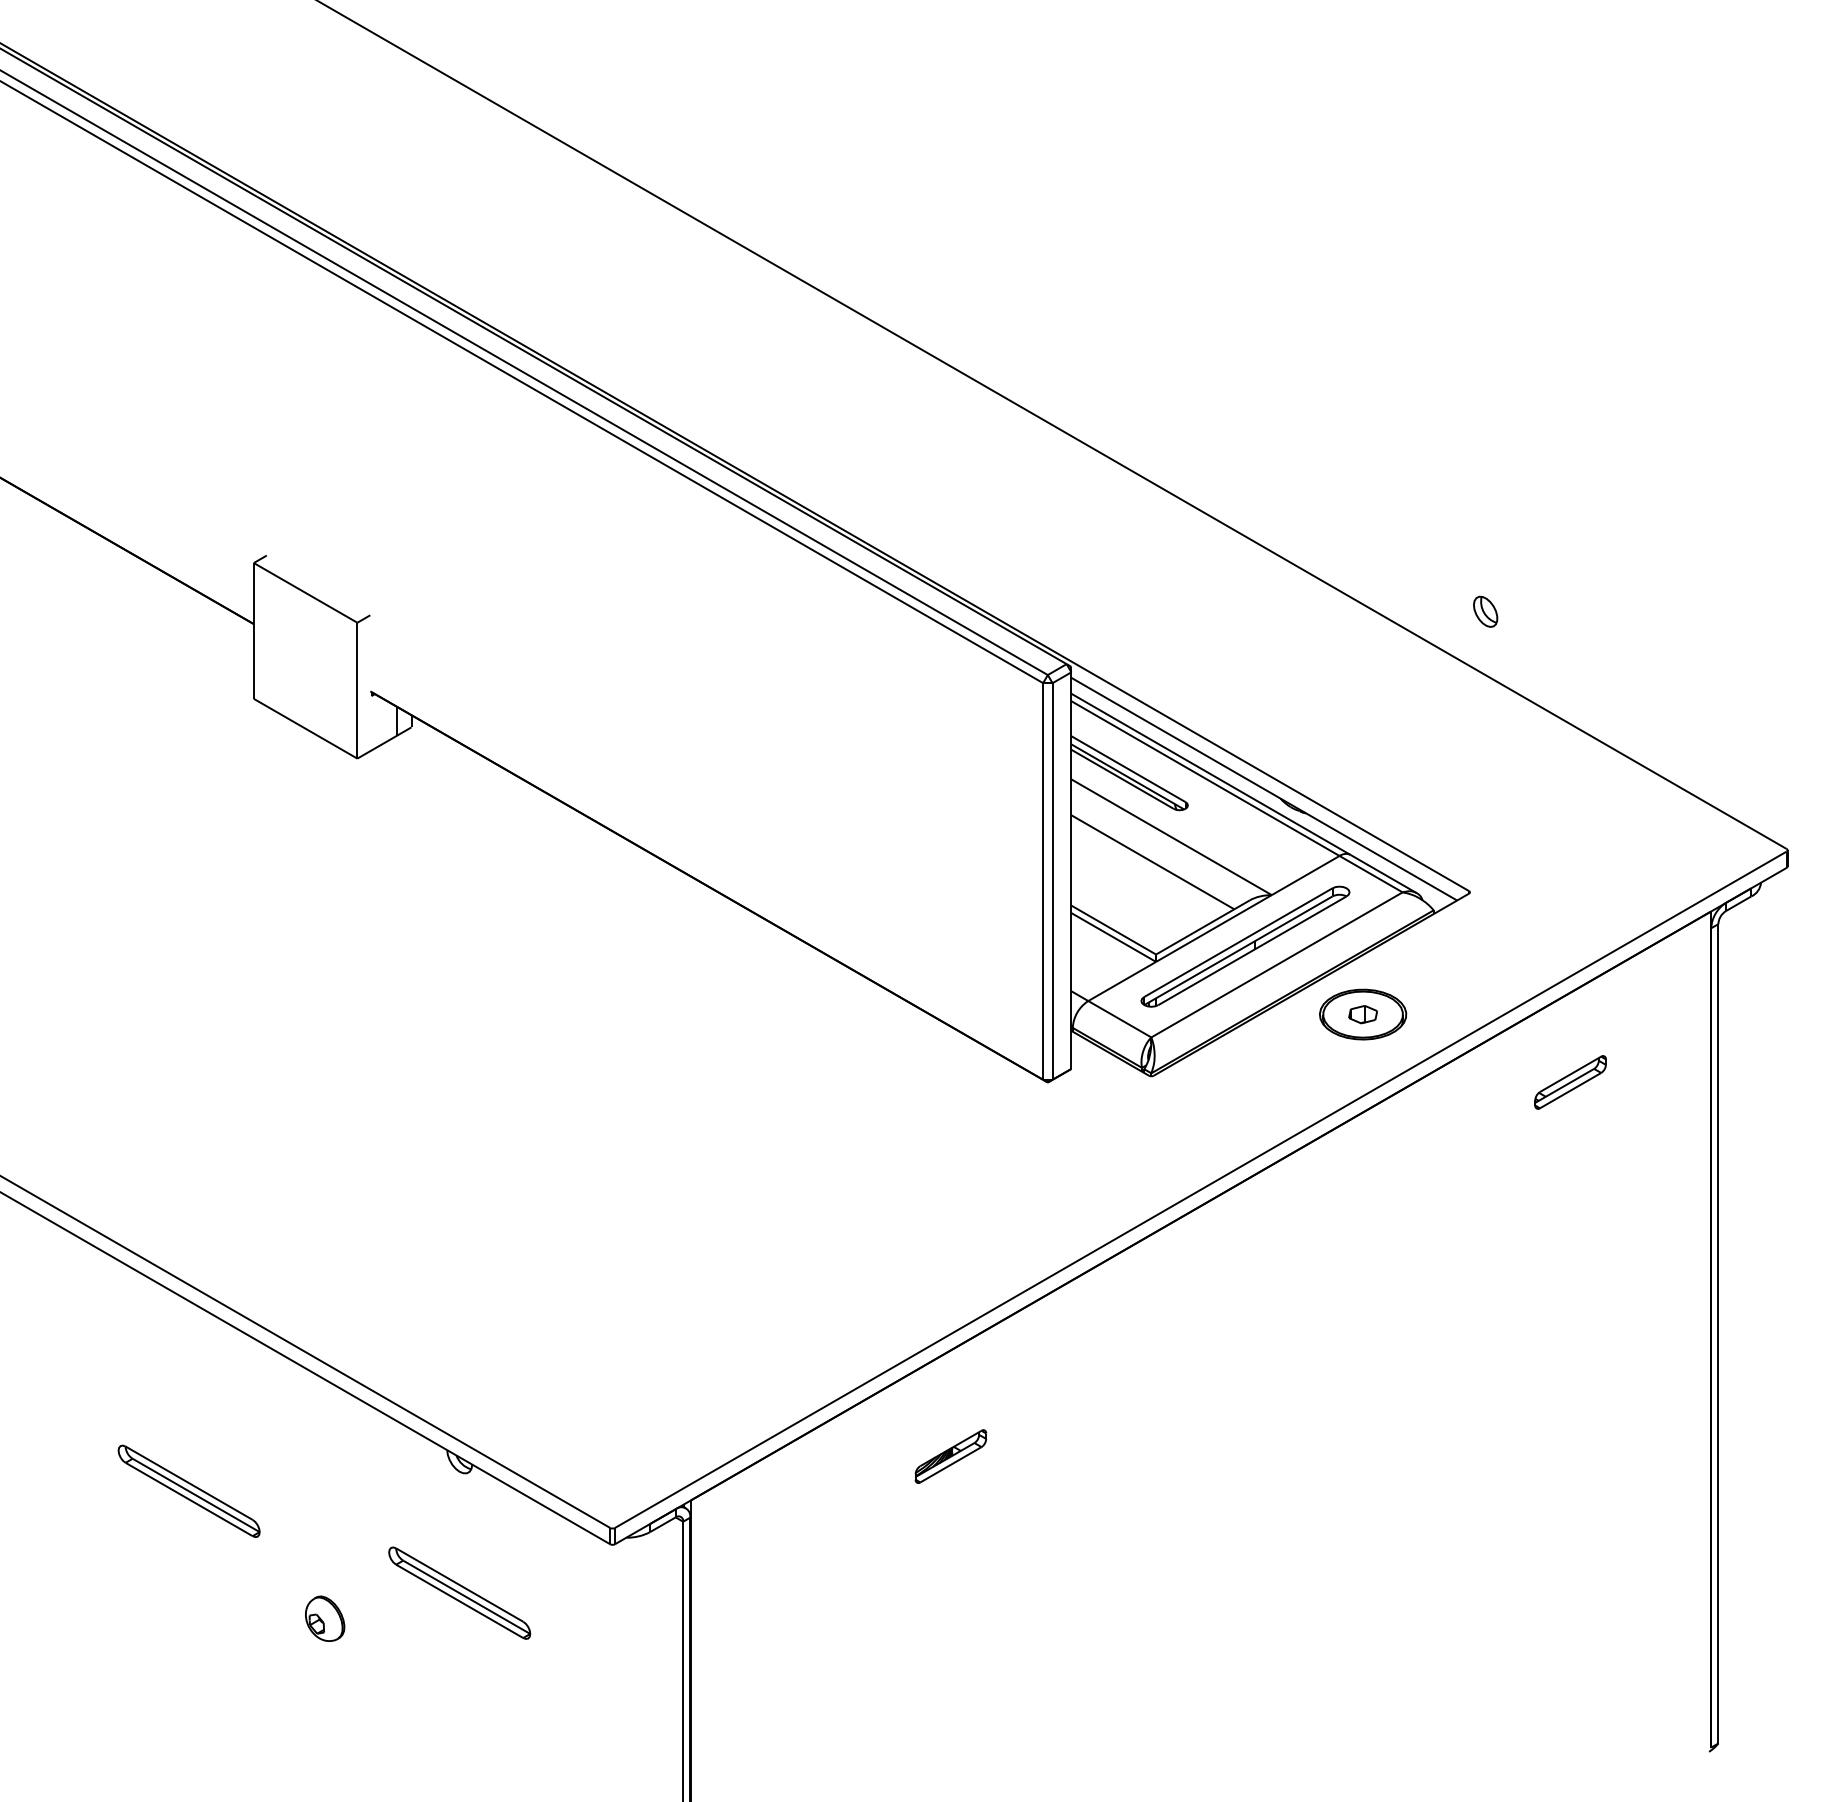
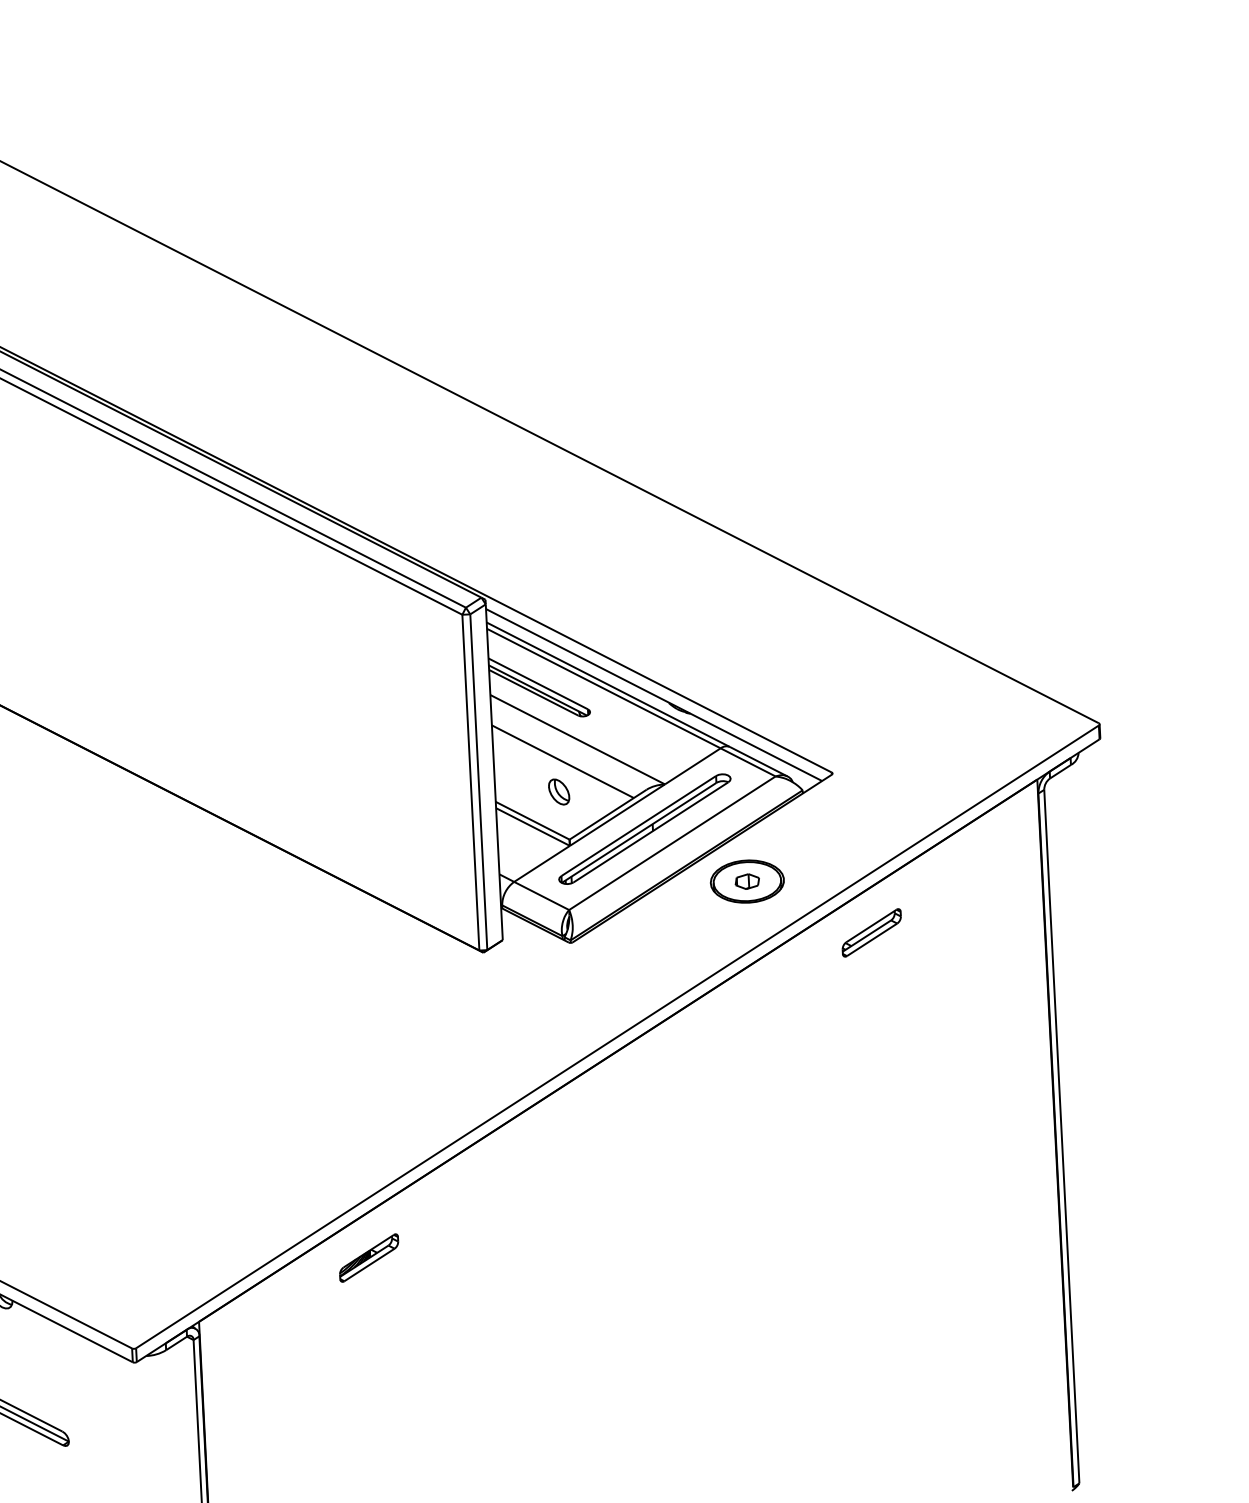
part: (1485, 611) -> (559, 791), moved
part: (1570, 1082) -> (871, 932), moved
part: (950, 1456) -> (368, 1258), moved

